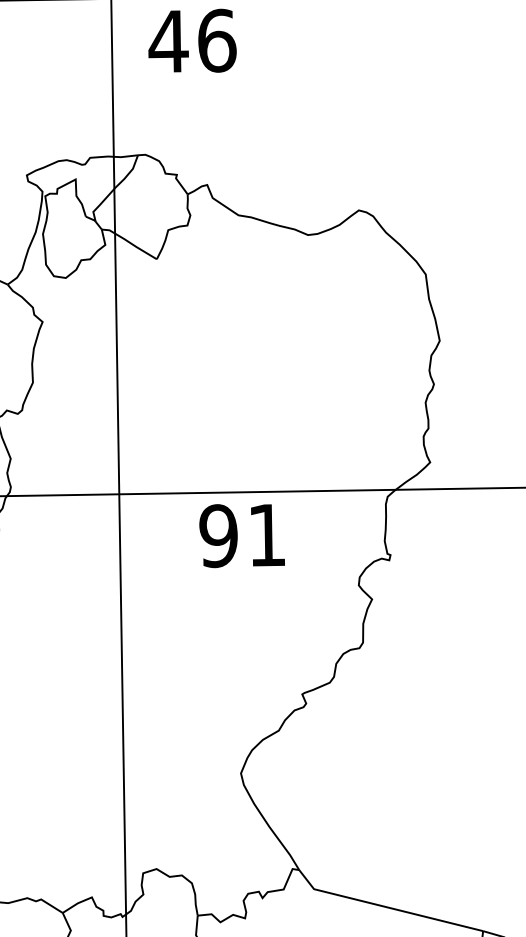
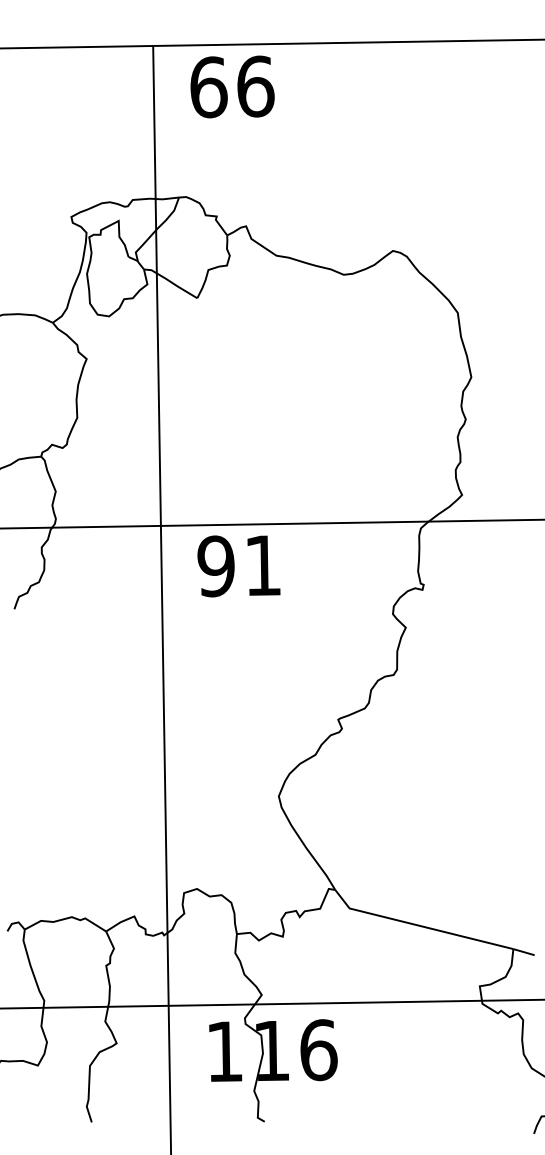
text: (168, 41) -> (208, 87), 46 -> 66
text: (241, 536) -> (238, 566), moved

